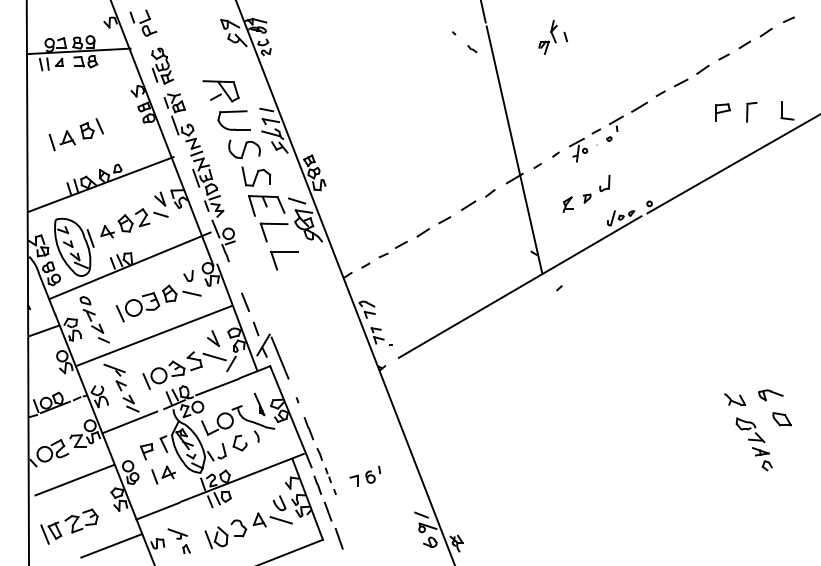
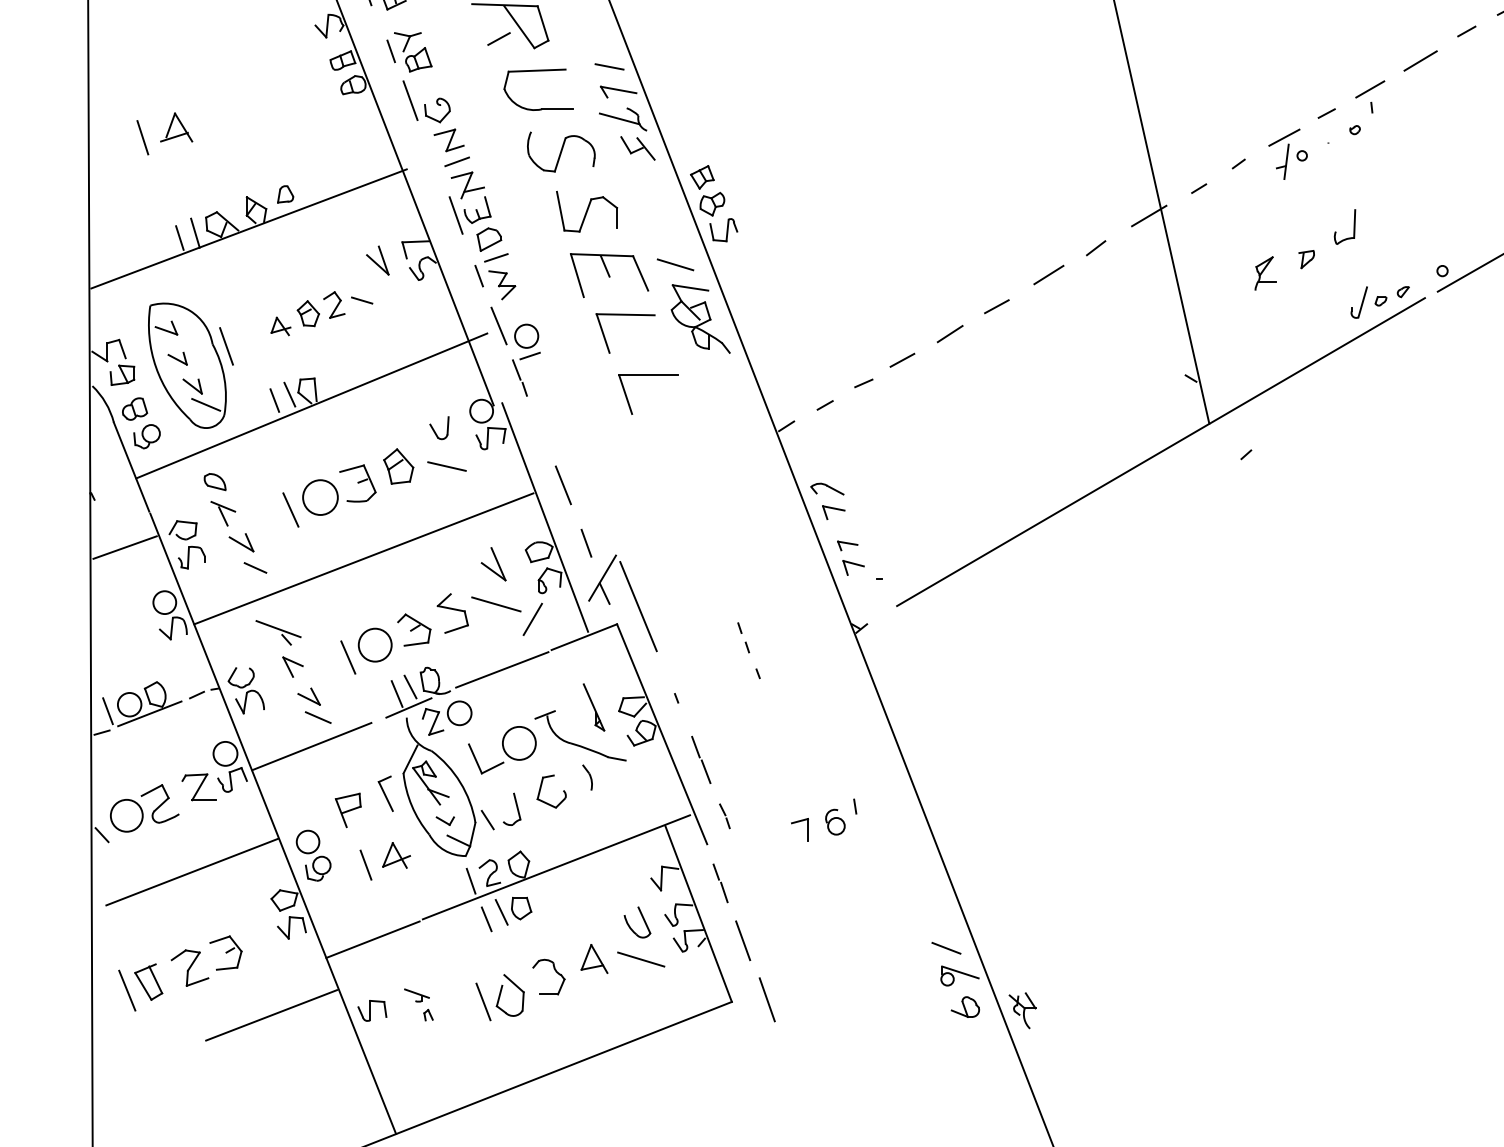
part: (91, 128) -> (228, 107), removed
part: (134, 223) -> (321, 313), size x0.7
part: (365, 475) -> (824, 818), moved
part: (330, 480) -> (748, 648), moved
part: (178, 540) -> (417, 1003), size x0.6

